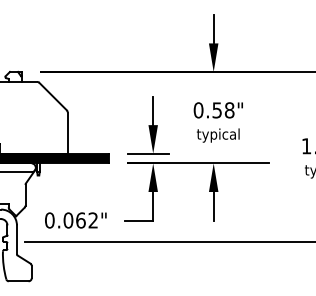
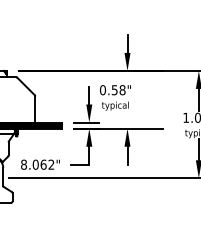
text: (218, 121) -> (115, 97), moved
text: (50, 220) -> (24, 164), 0.062" -> 8.062"

